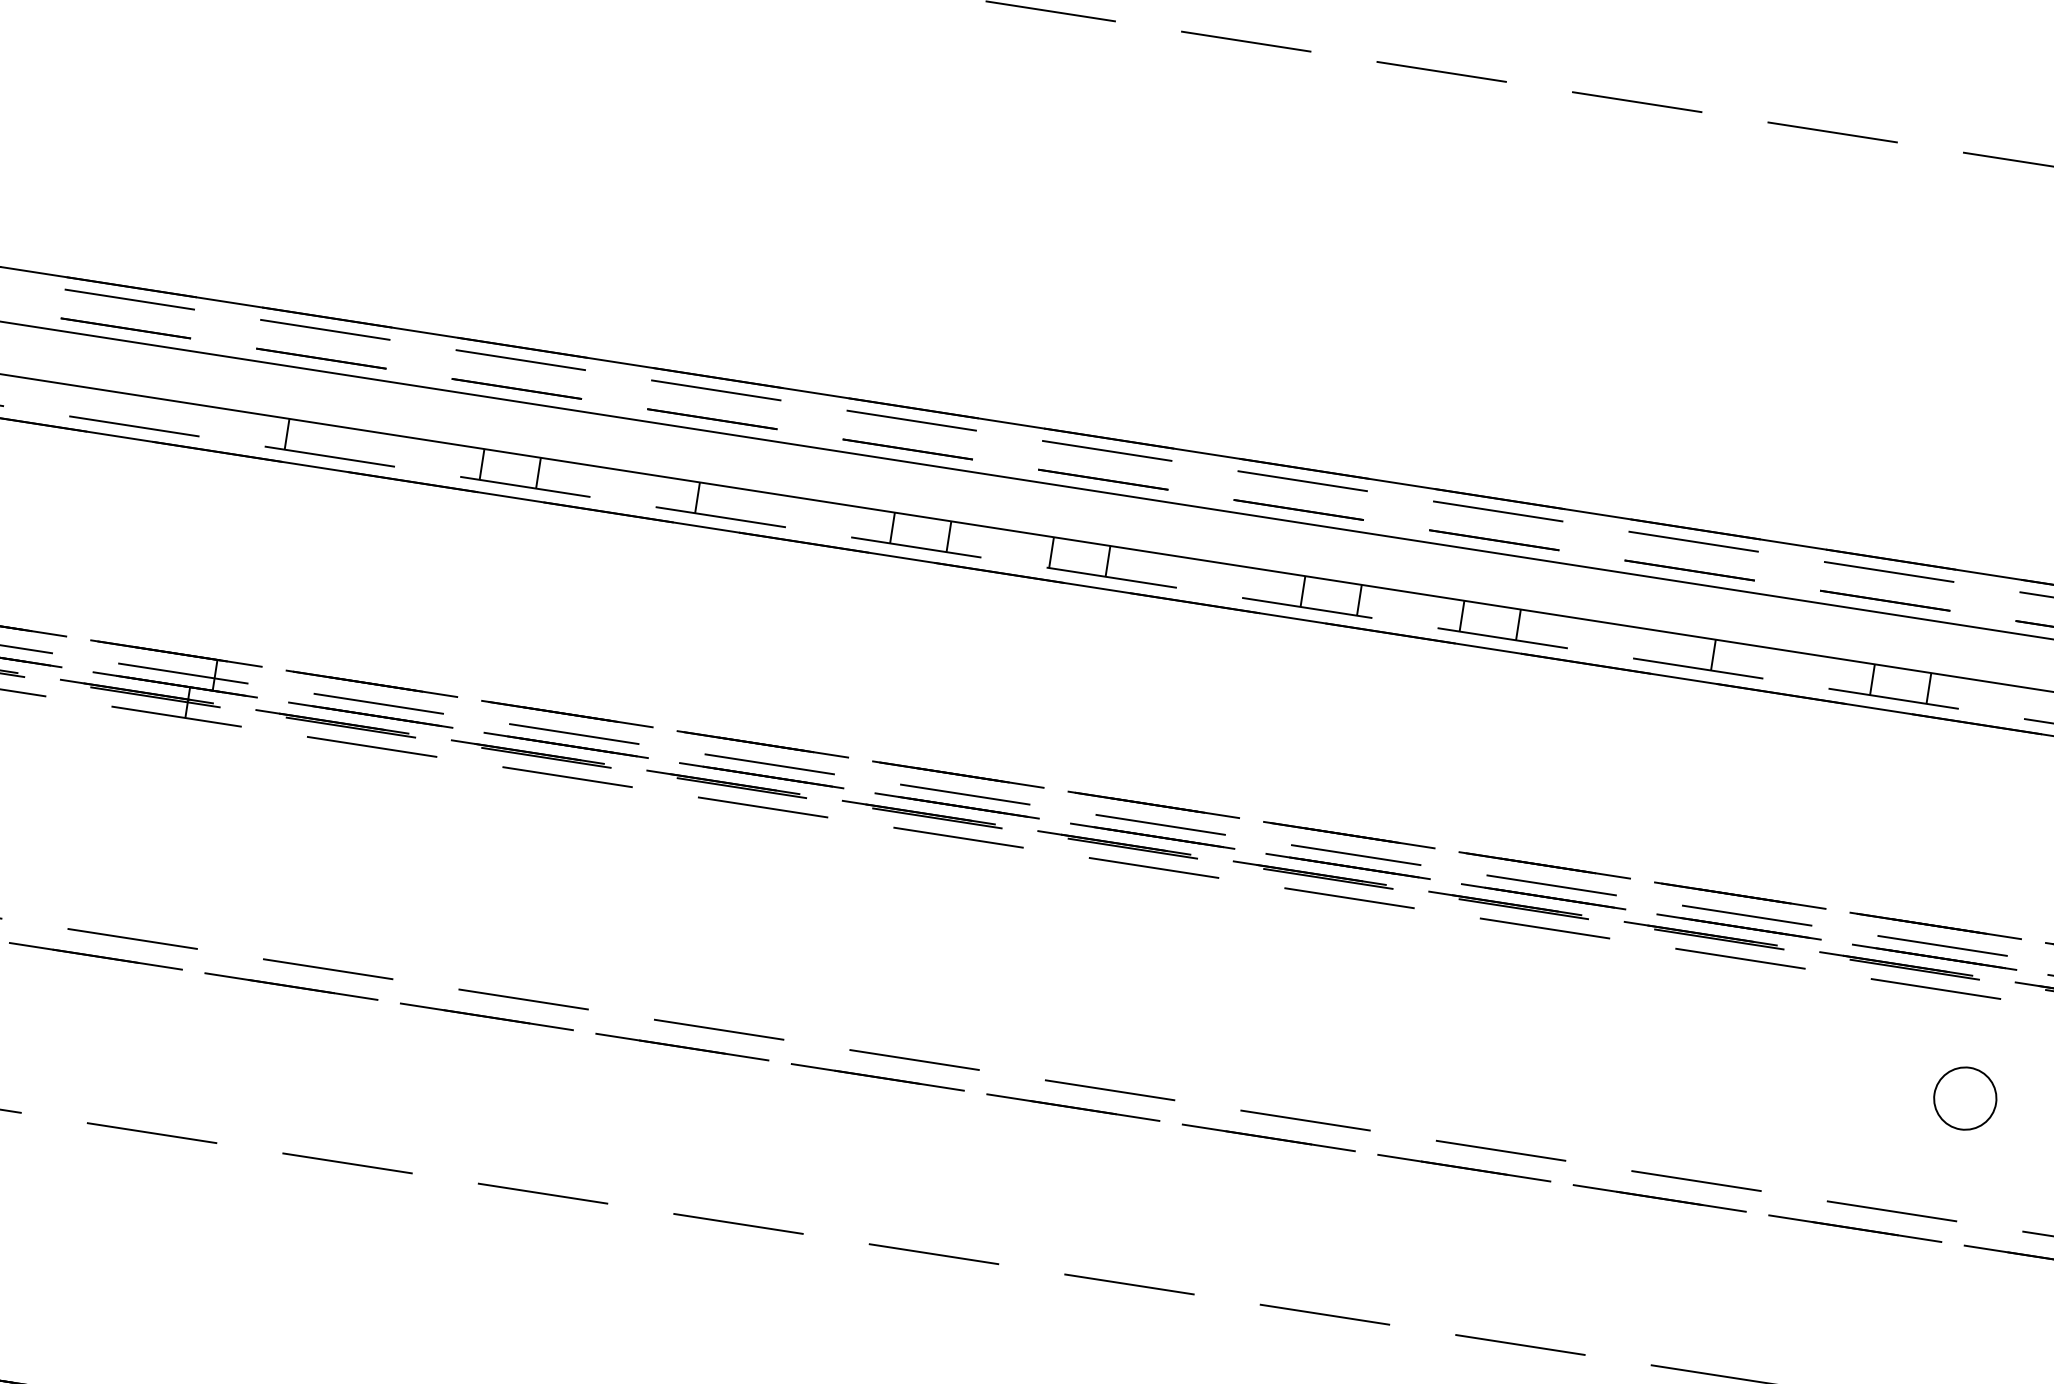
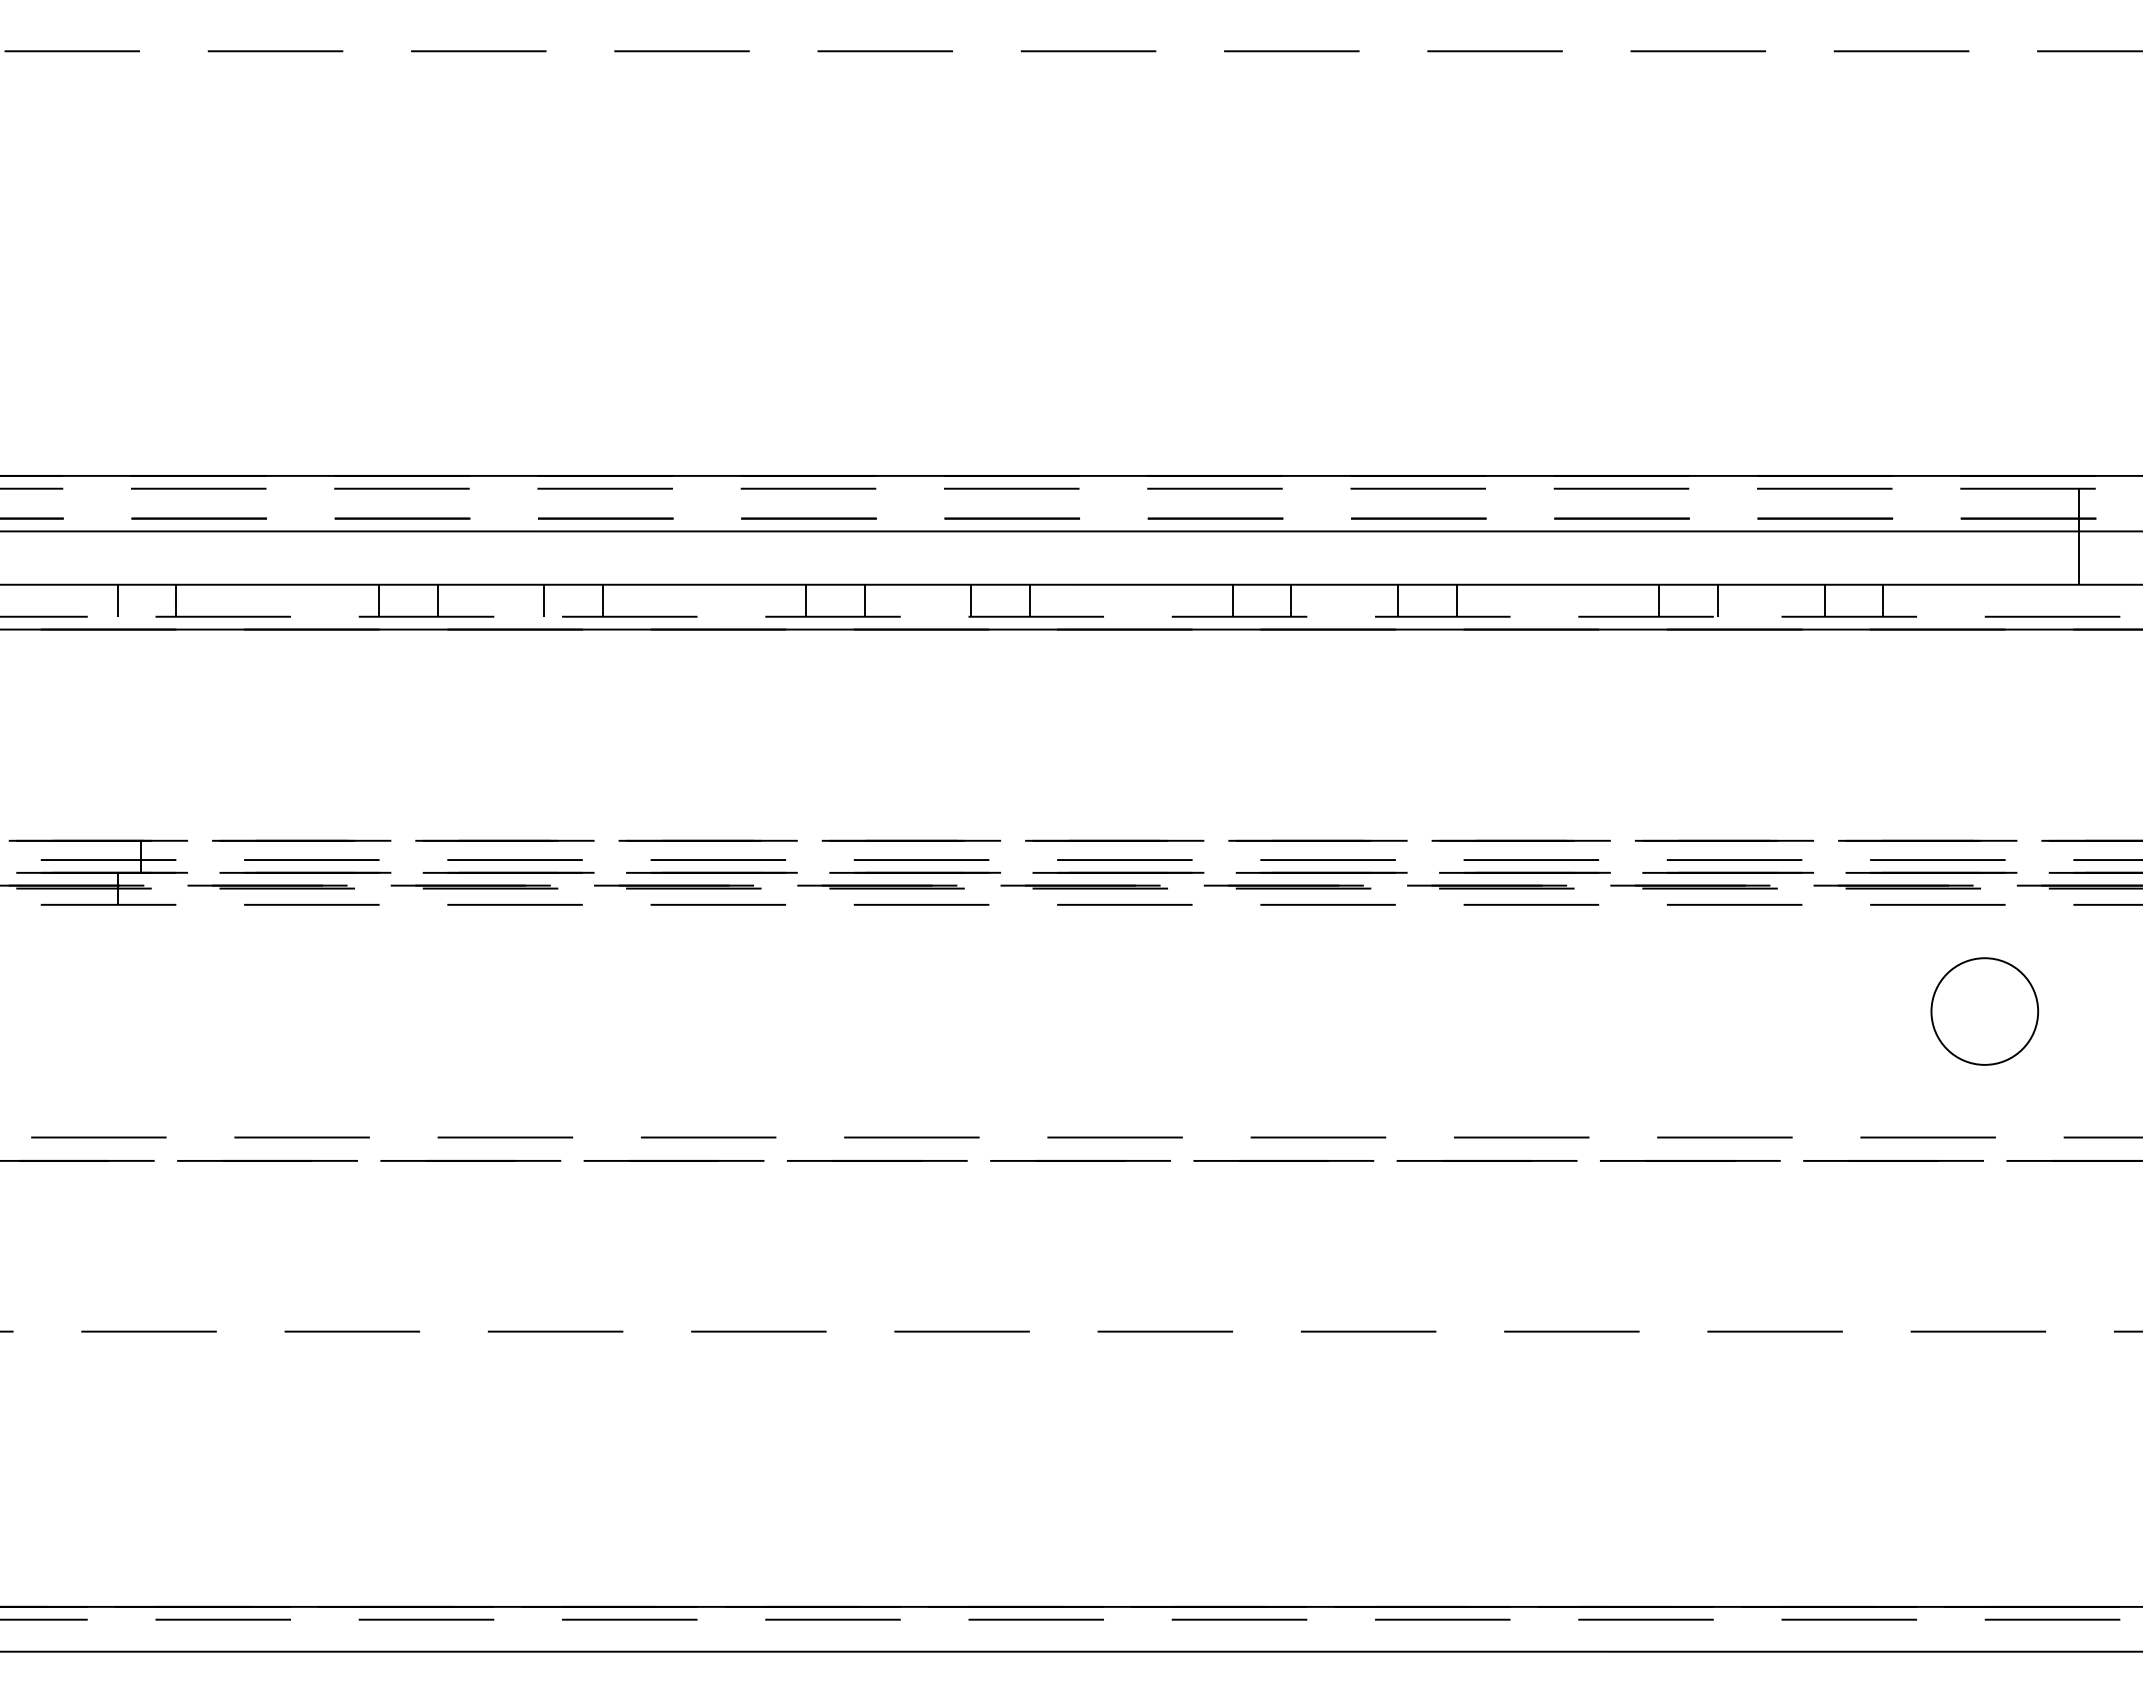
line: (230, 425) -> (117, 600), added
line: (641, 488) -> (544, 600), added
line: (1770, 663) -> (1718, 600), added
circle: (1964, 1098) -> (1984, 1011), size x1.67

